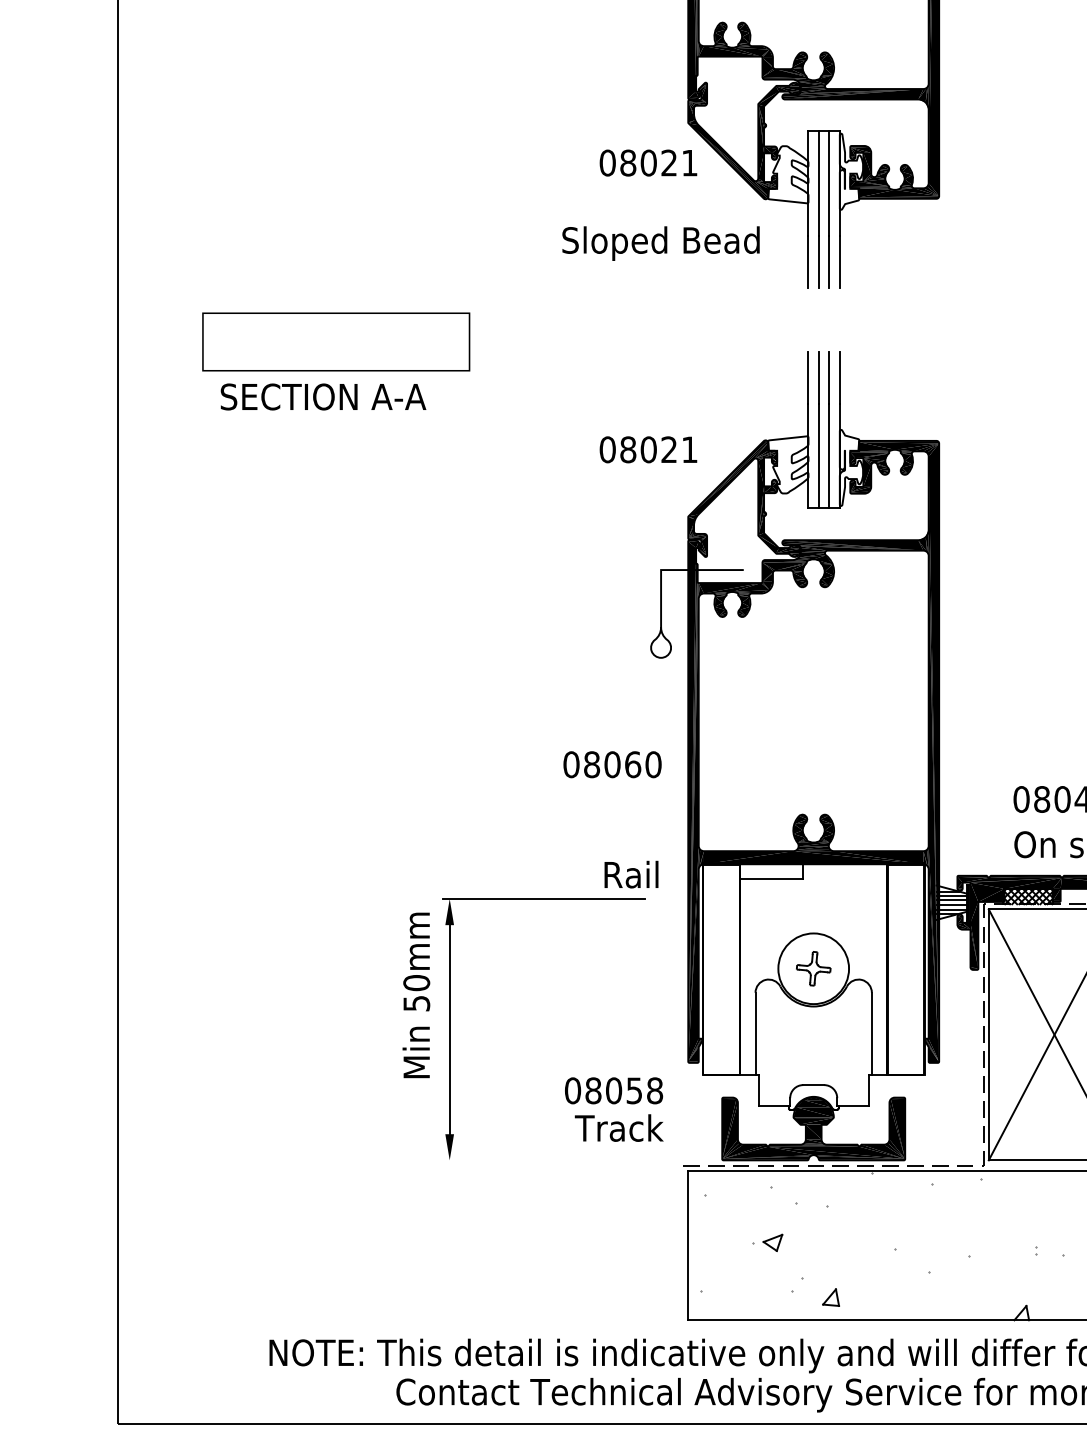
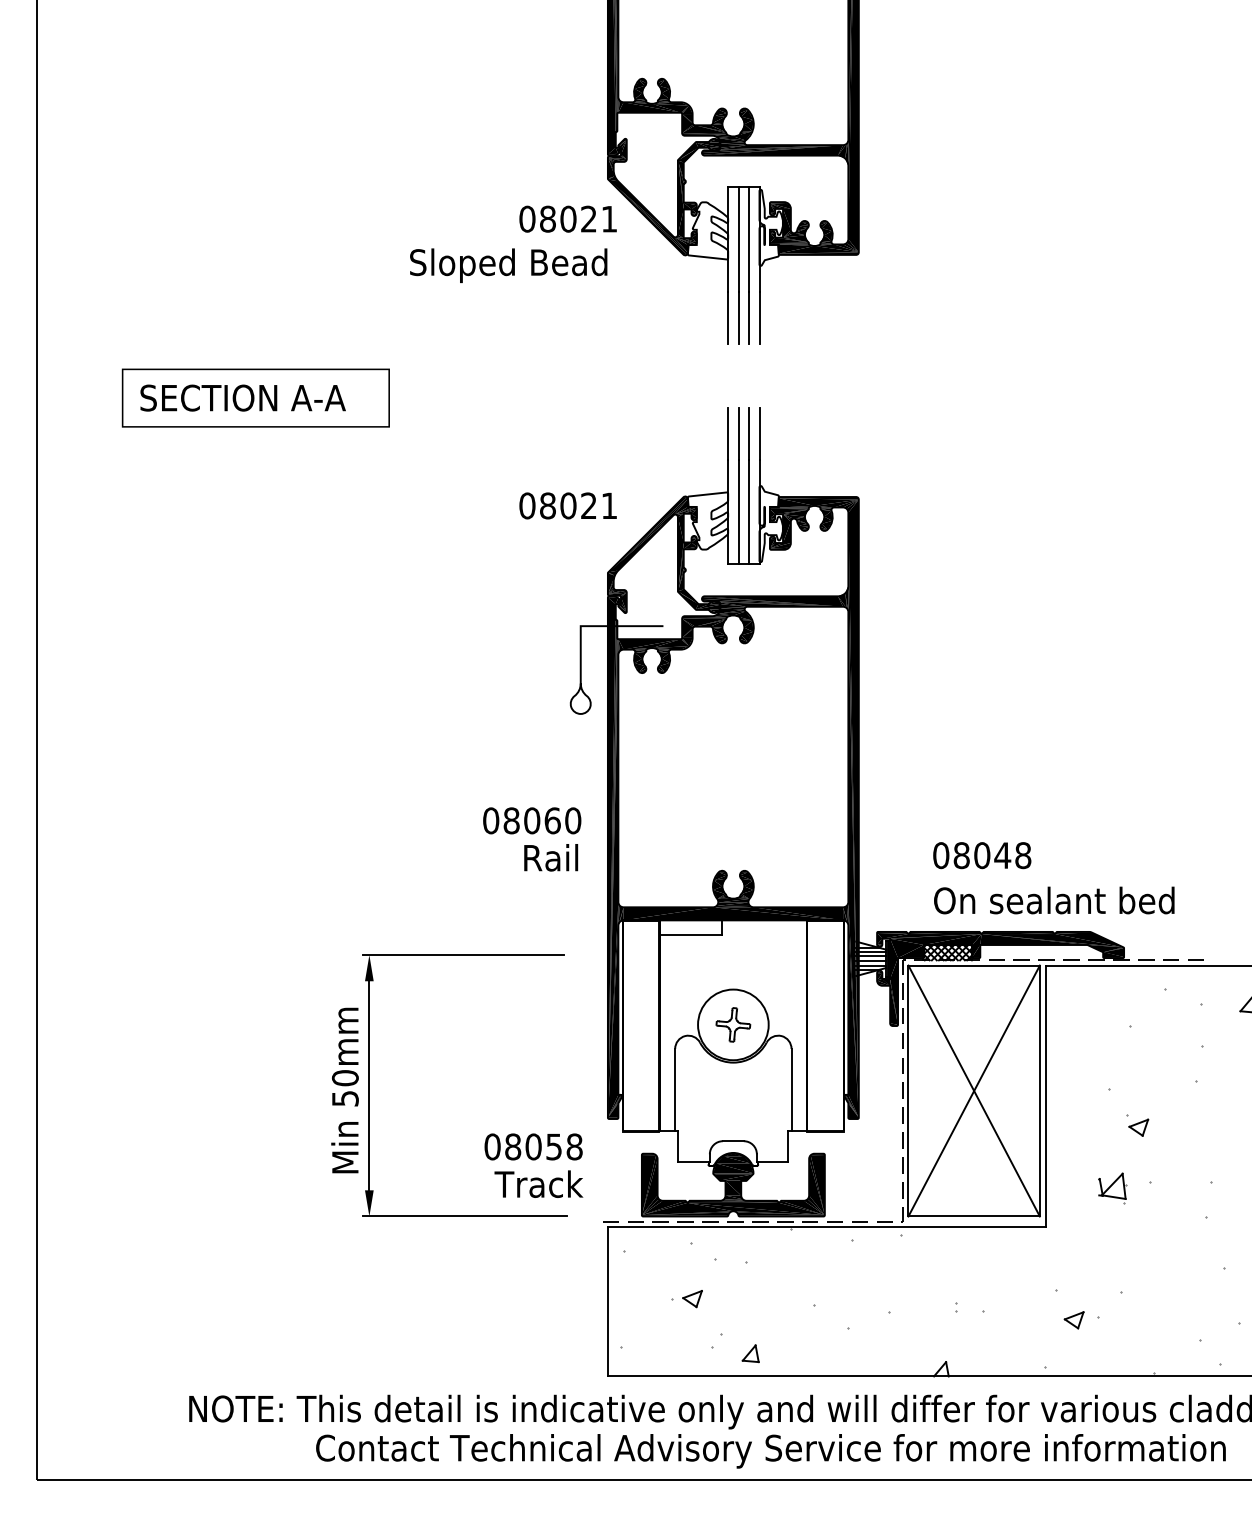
text: (660, 243) -> (508, 265), moved
text: (322, 396) -> (242, 397), moved
text: (631, 874) -> (551, 857), moved
text: (415, 995) -> (344, 1090), moved
line: (544, 1160) -> (464, 1216), added

